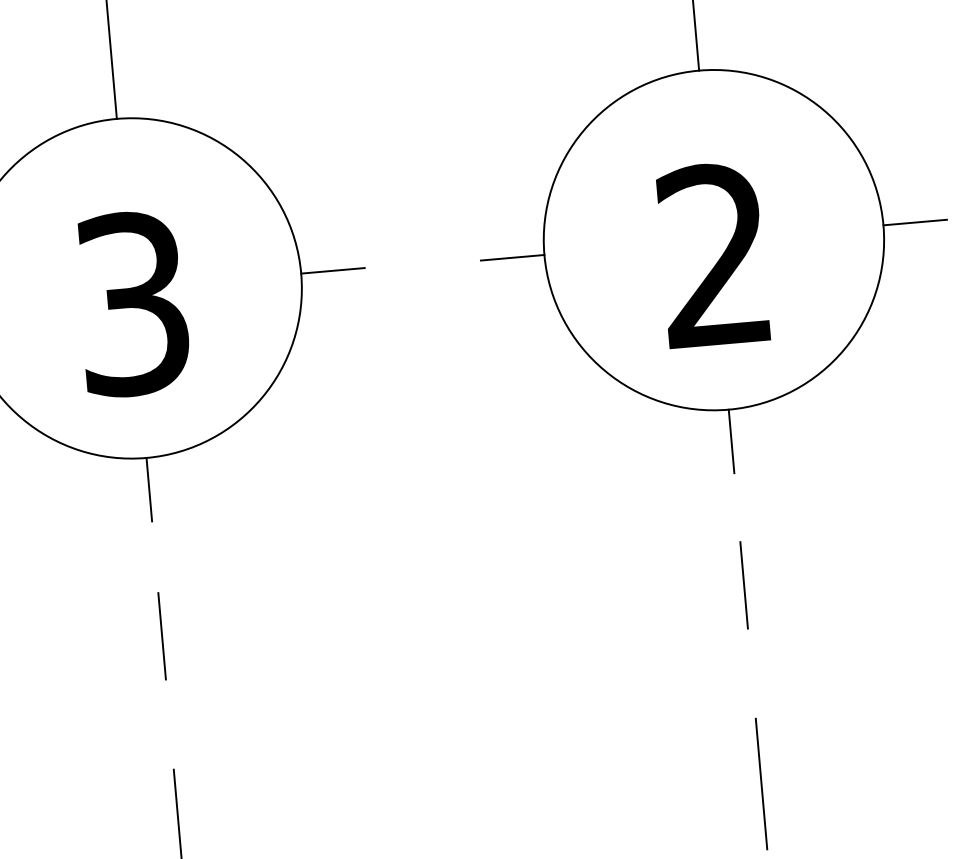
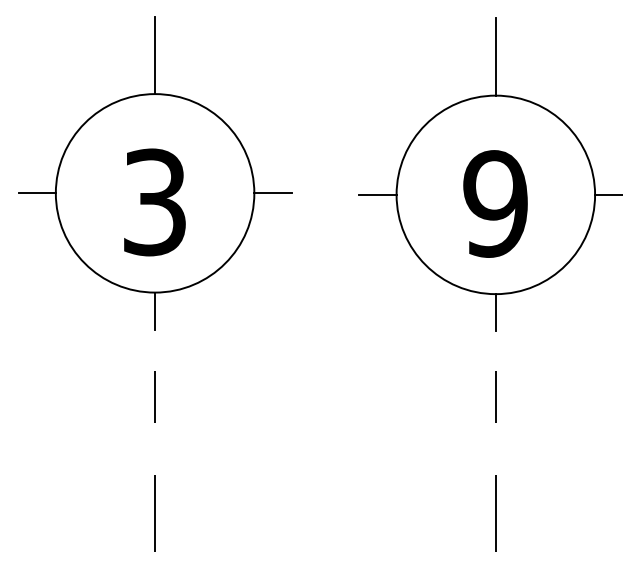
text: (714, 254) -> (495, 203), 2 -> 9

